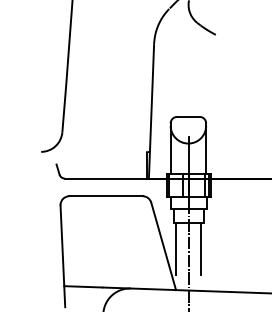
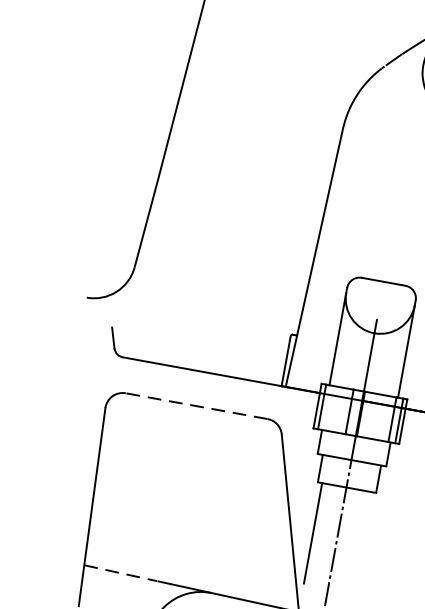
line: (106, 196) -> (197, 406), solid -> dashed
line: (200, 249) -> (360, 542), removed
line: (83, 286) -> (121, 572), solid -> dashed

